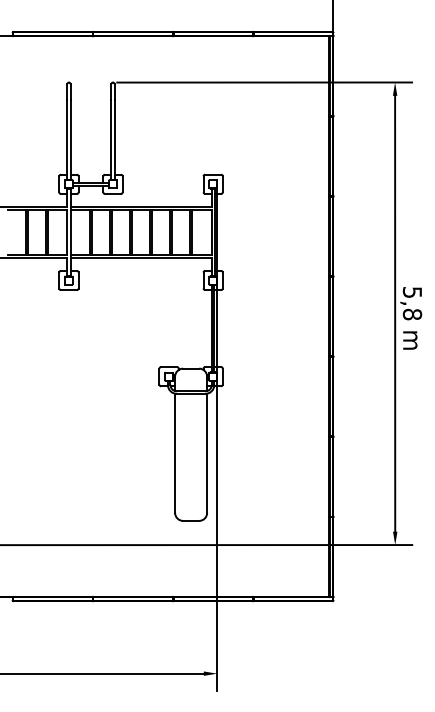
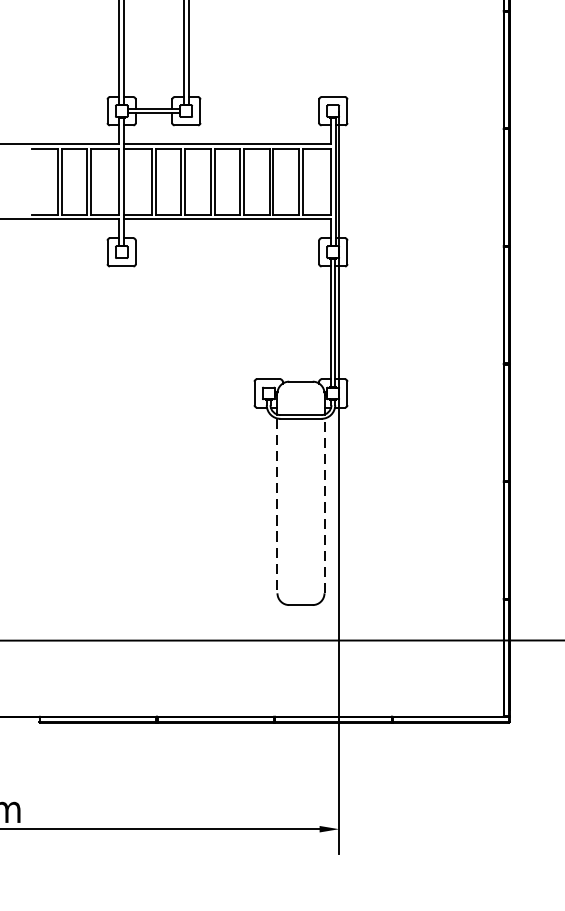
line: (175, 453) -> (278, 506), solid -> dashed
line: (207, 453) -> (325, 506), solid -> dashed

